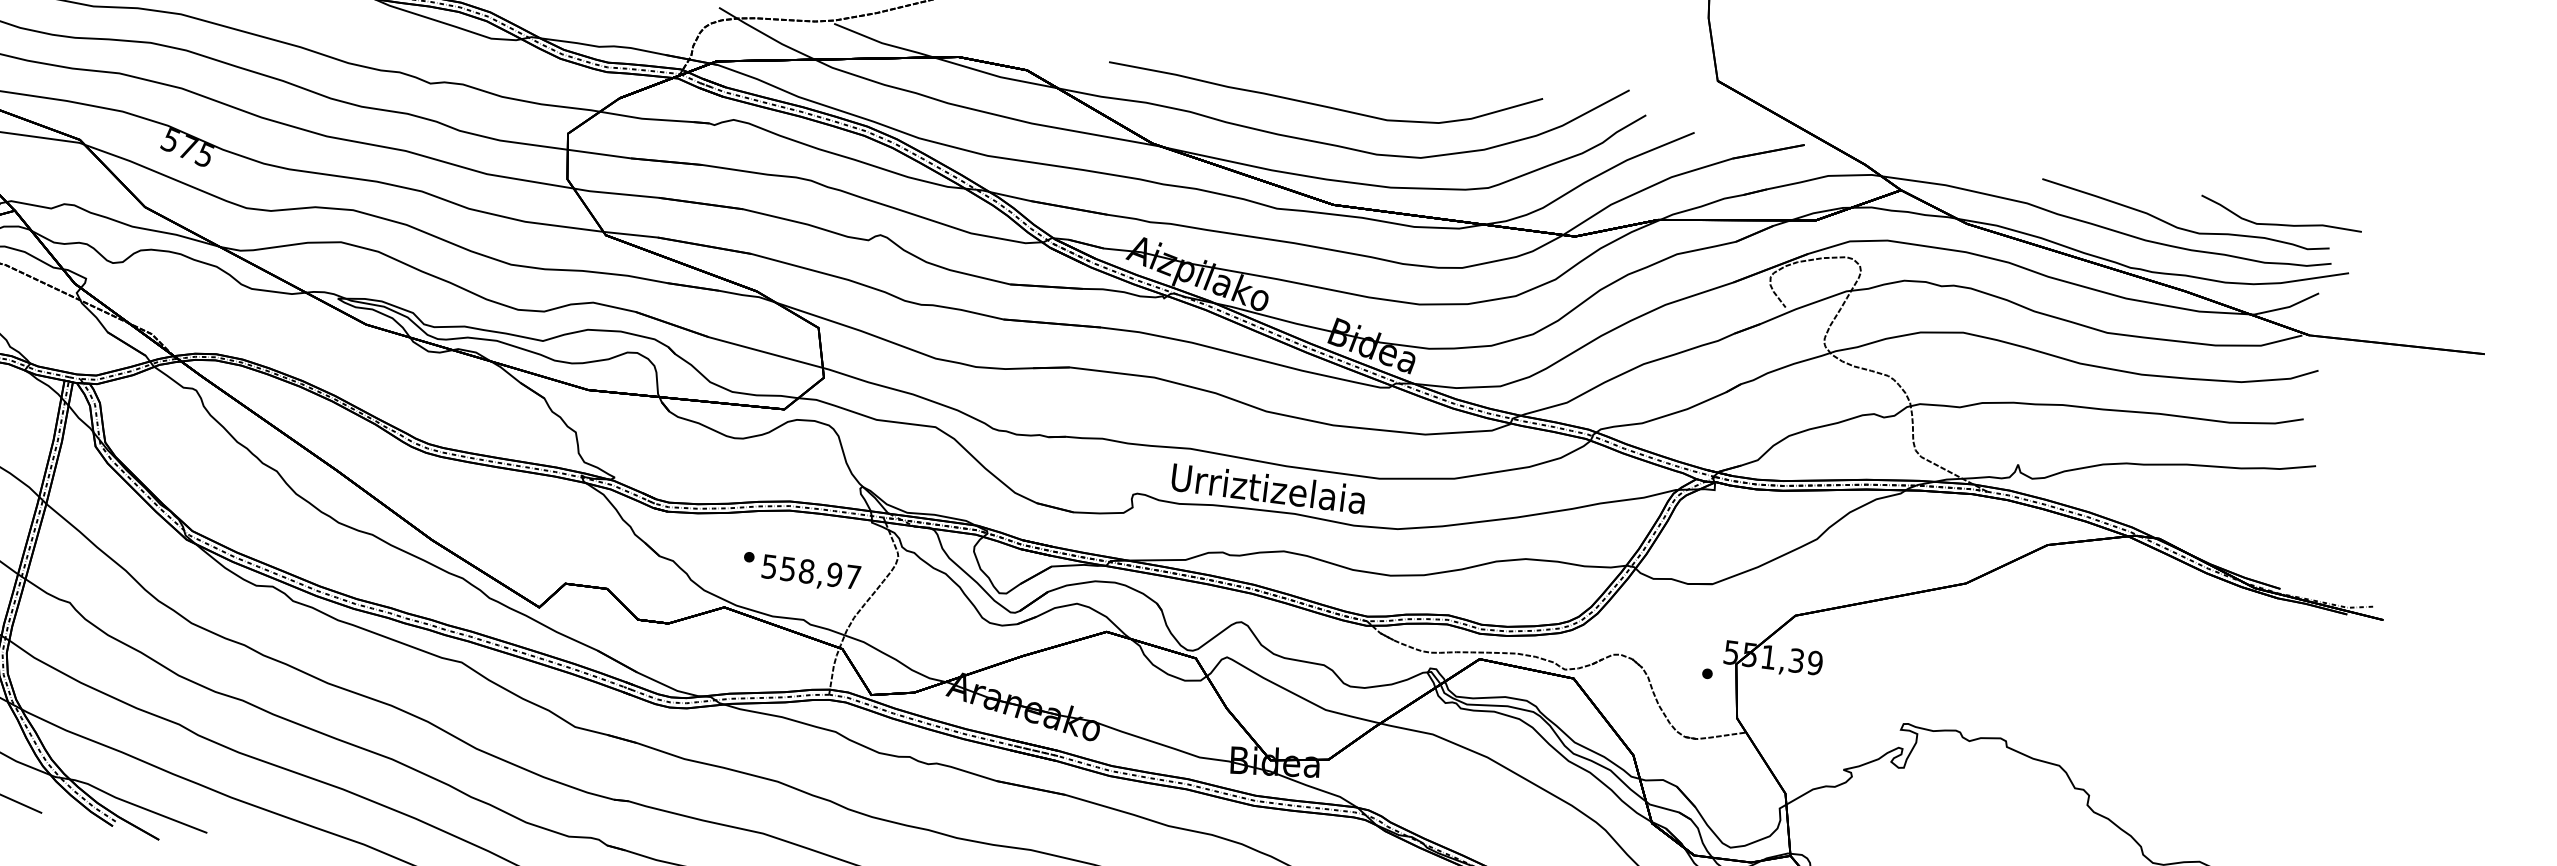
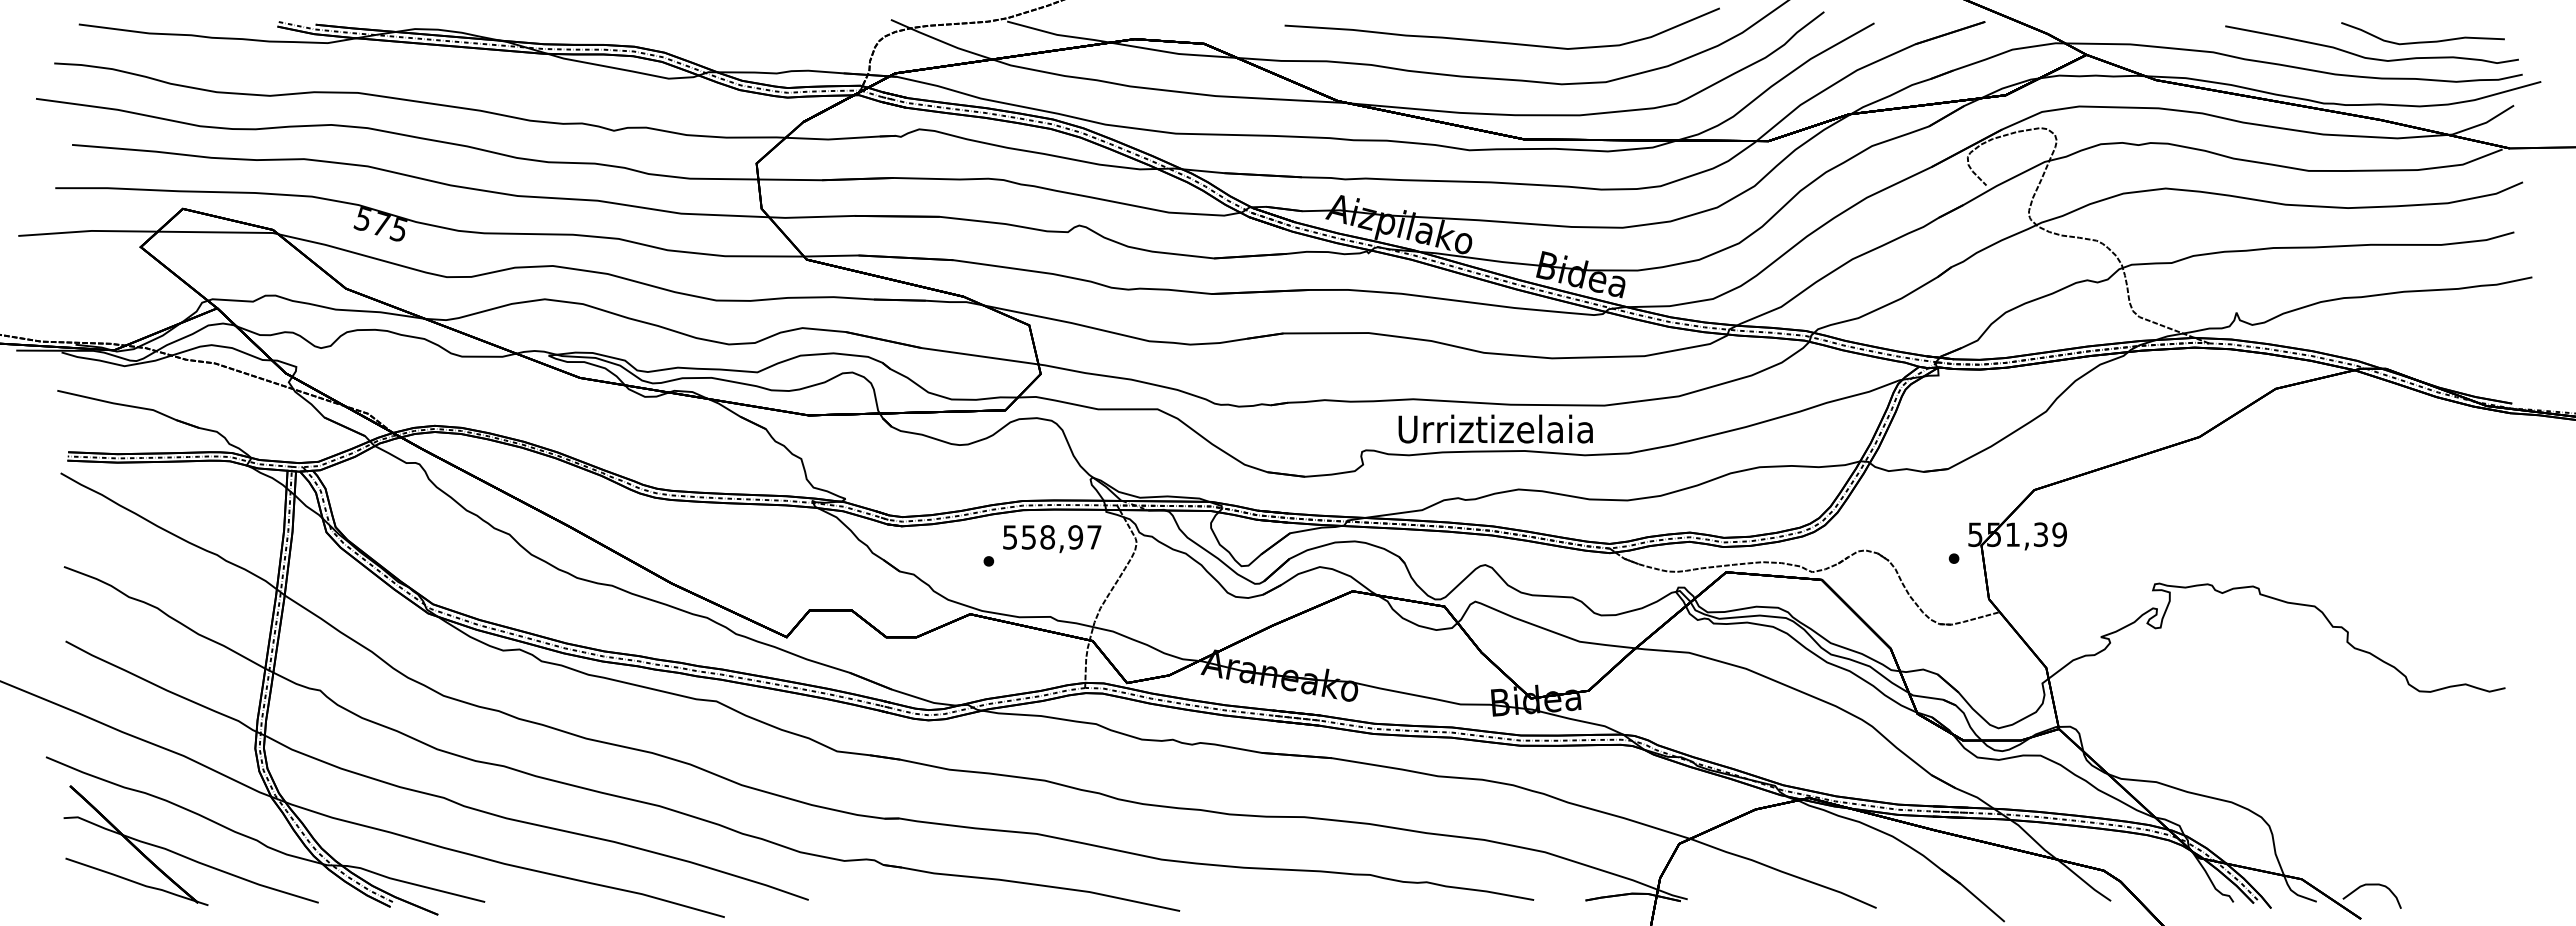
curve: (2279, 223) -> (2422, 41), moved
text: (811, 574) -> (1052, 539), moved

